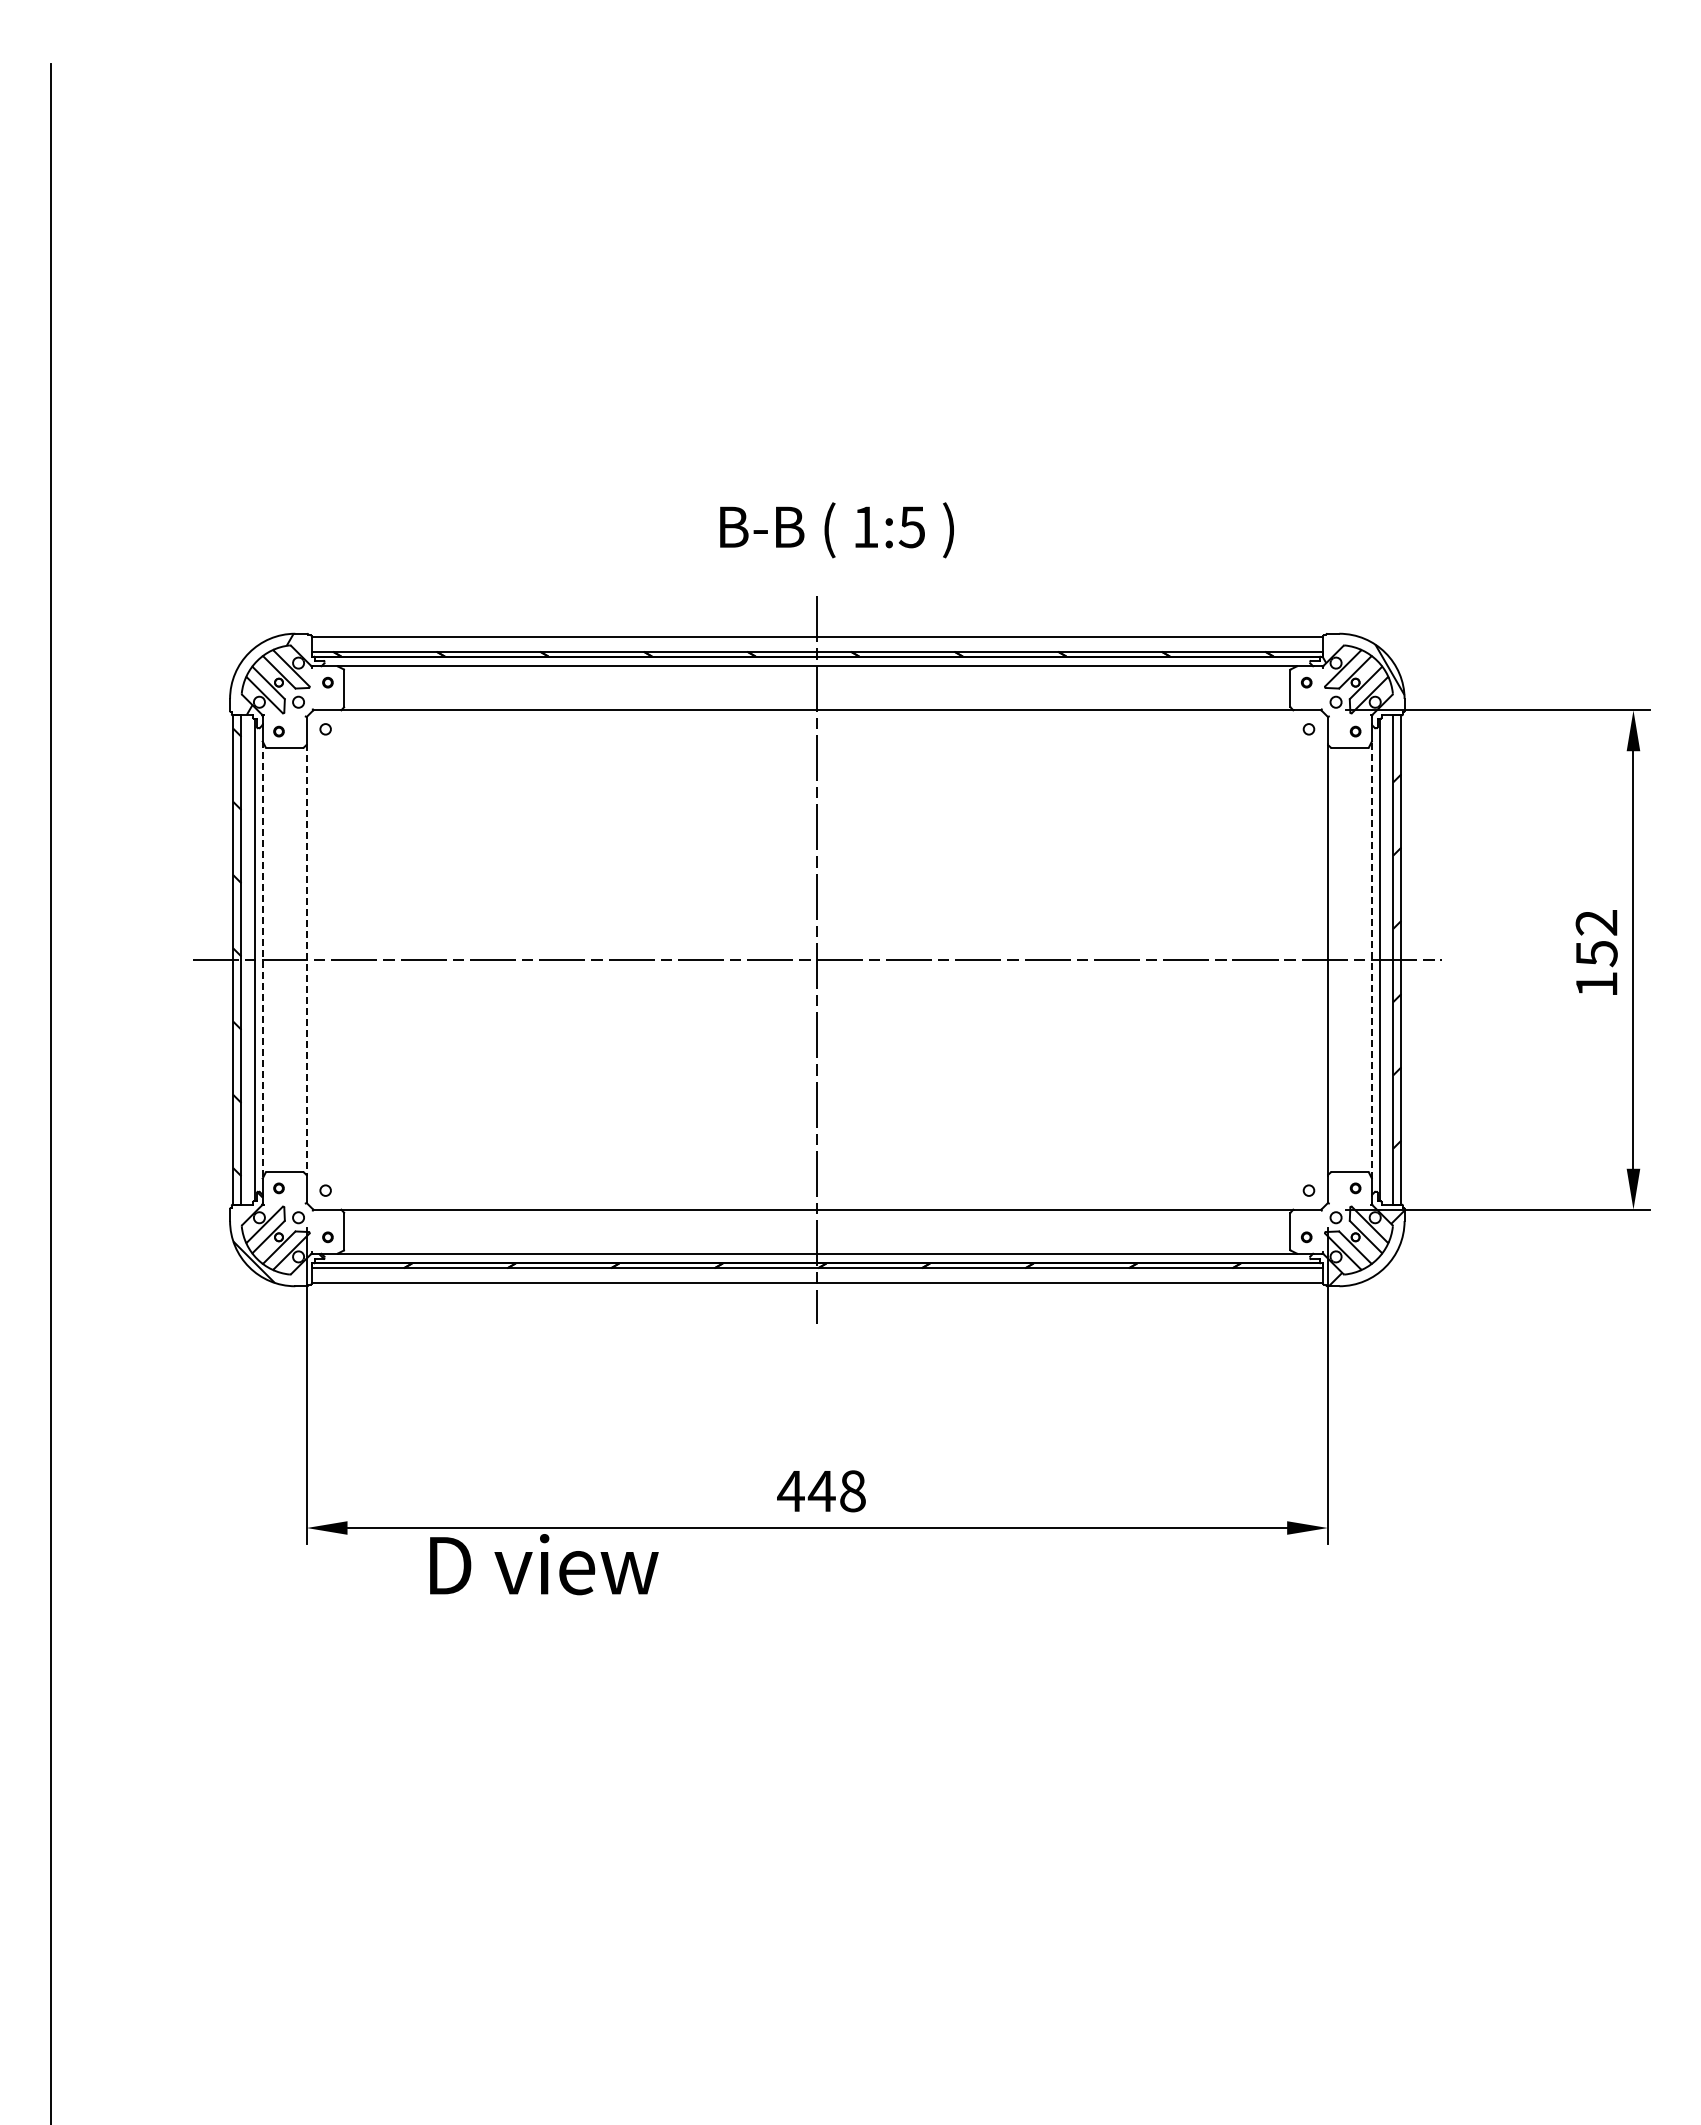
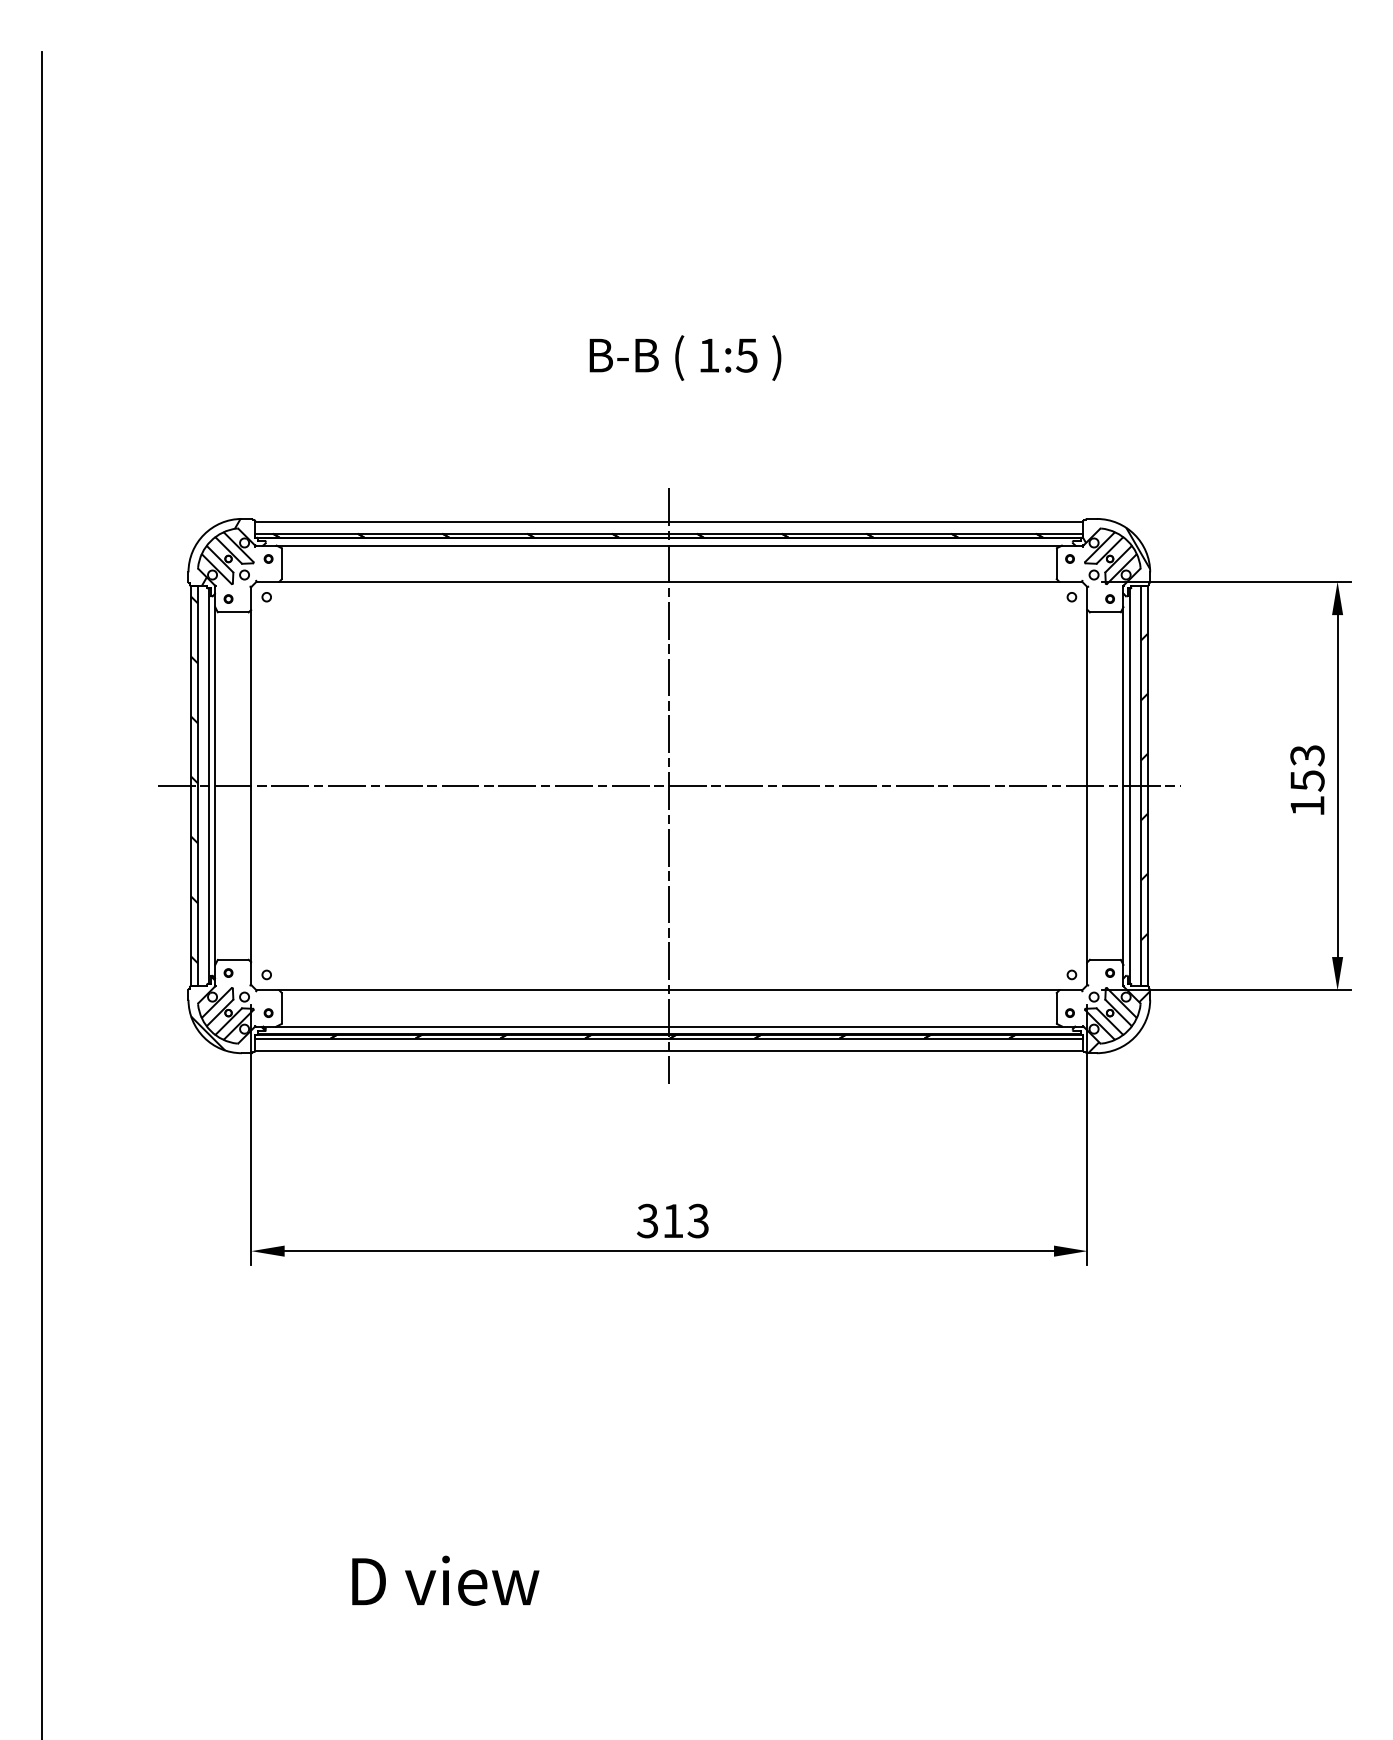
text: (836, 530) -> (685, 358), moved
text: (1596, 923) -> (1307, 756), 152 -> 153
line: (262, 960) -> (215, 786), dashed -> solid
line: (306, 960) -> (251, 786), dashed -> solid
line: (1371, 960) -> (1123, 786), dashed -> solid
text: (821, 1491) -> (672, 1221), 448 -> 313
text: (544, 1564) -> (445, 1580), moved

